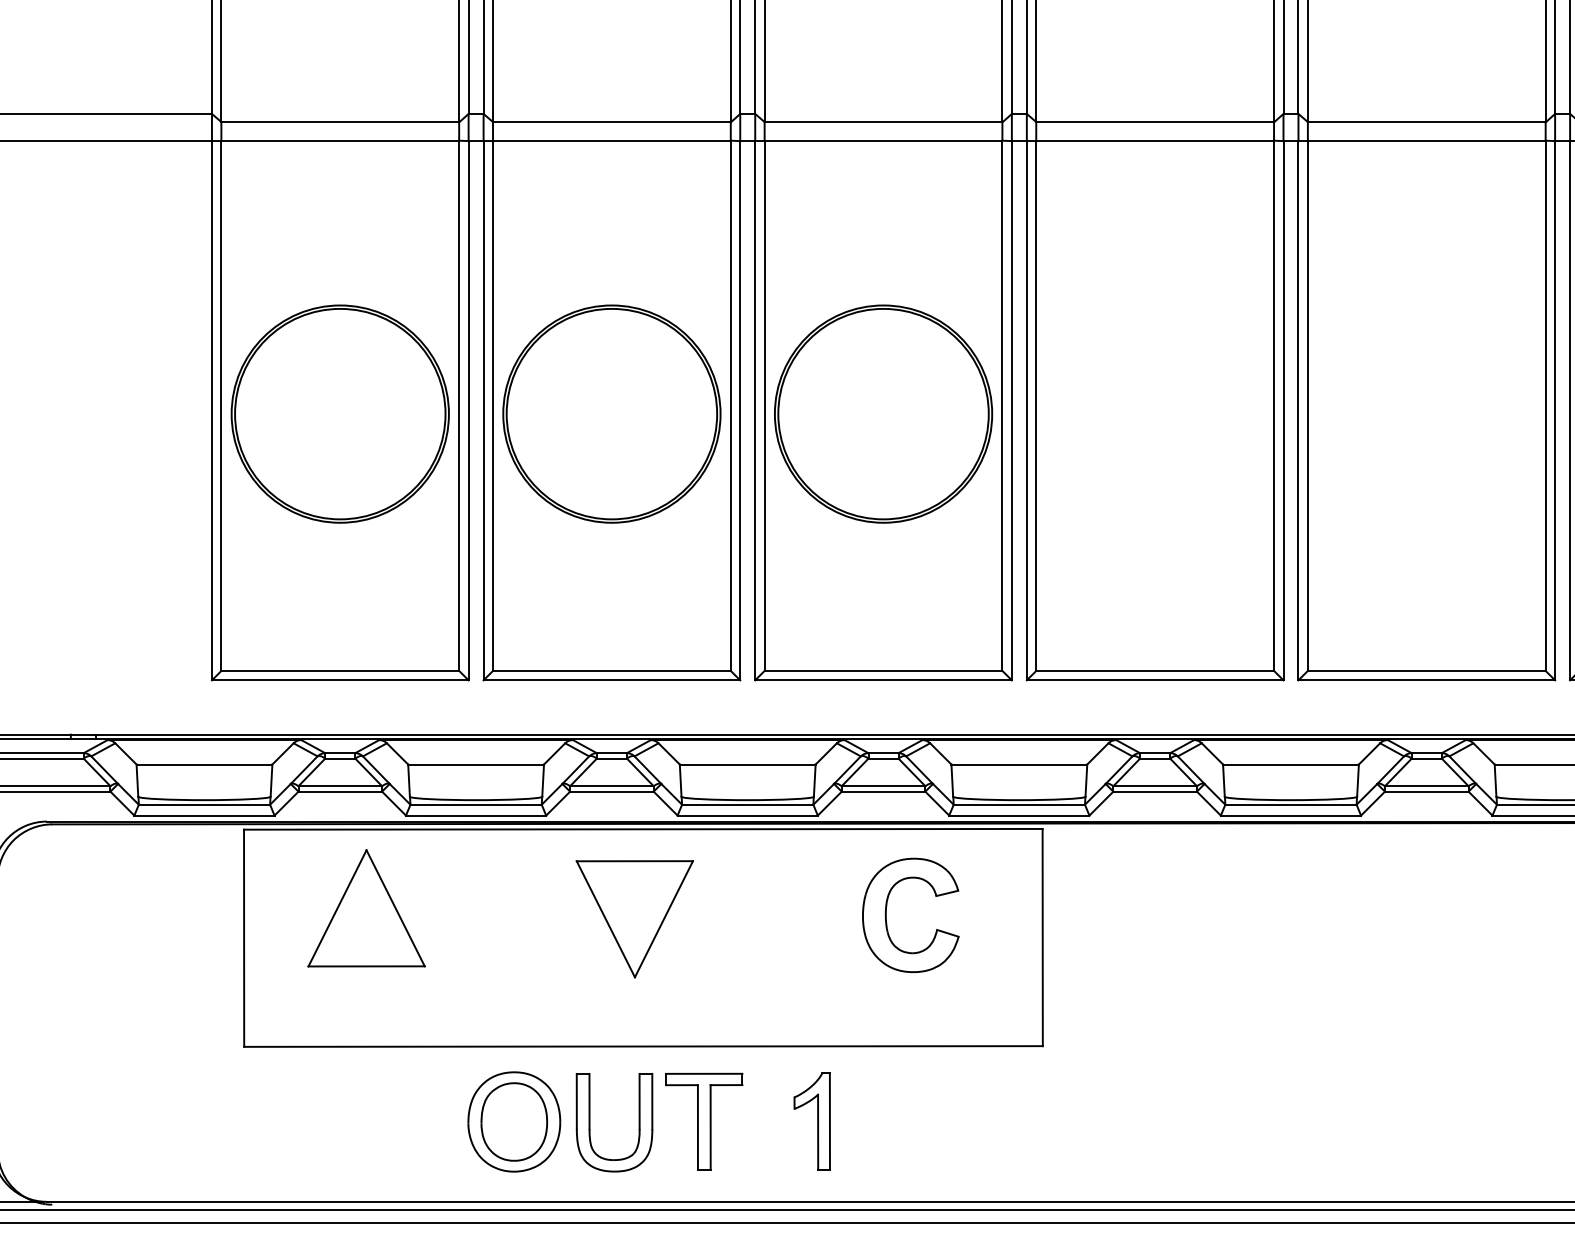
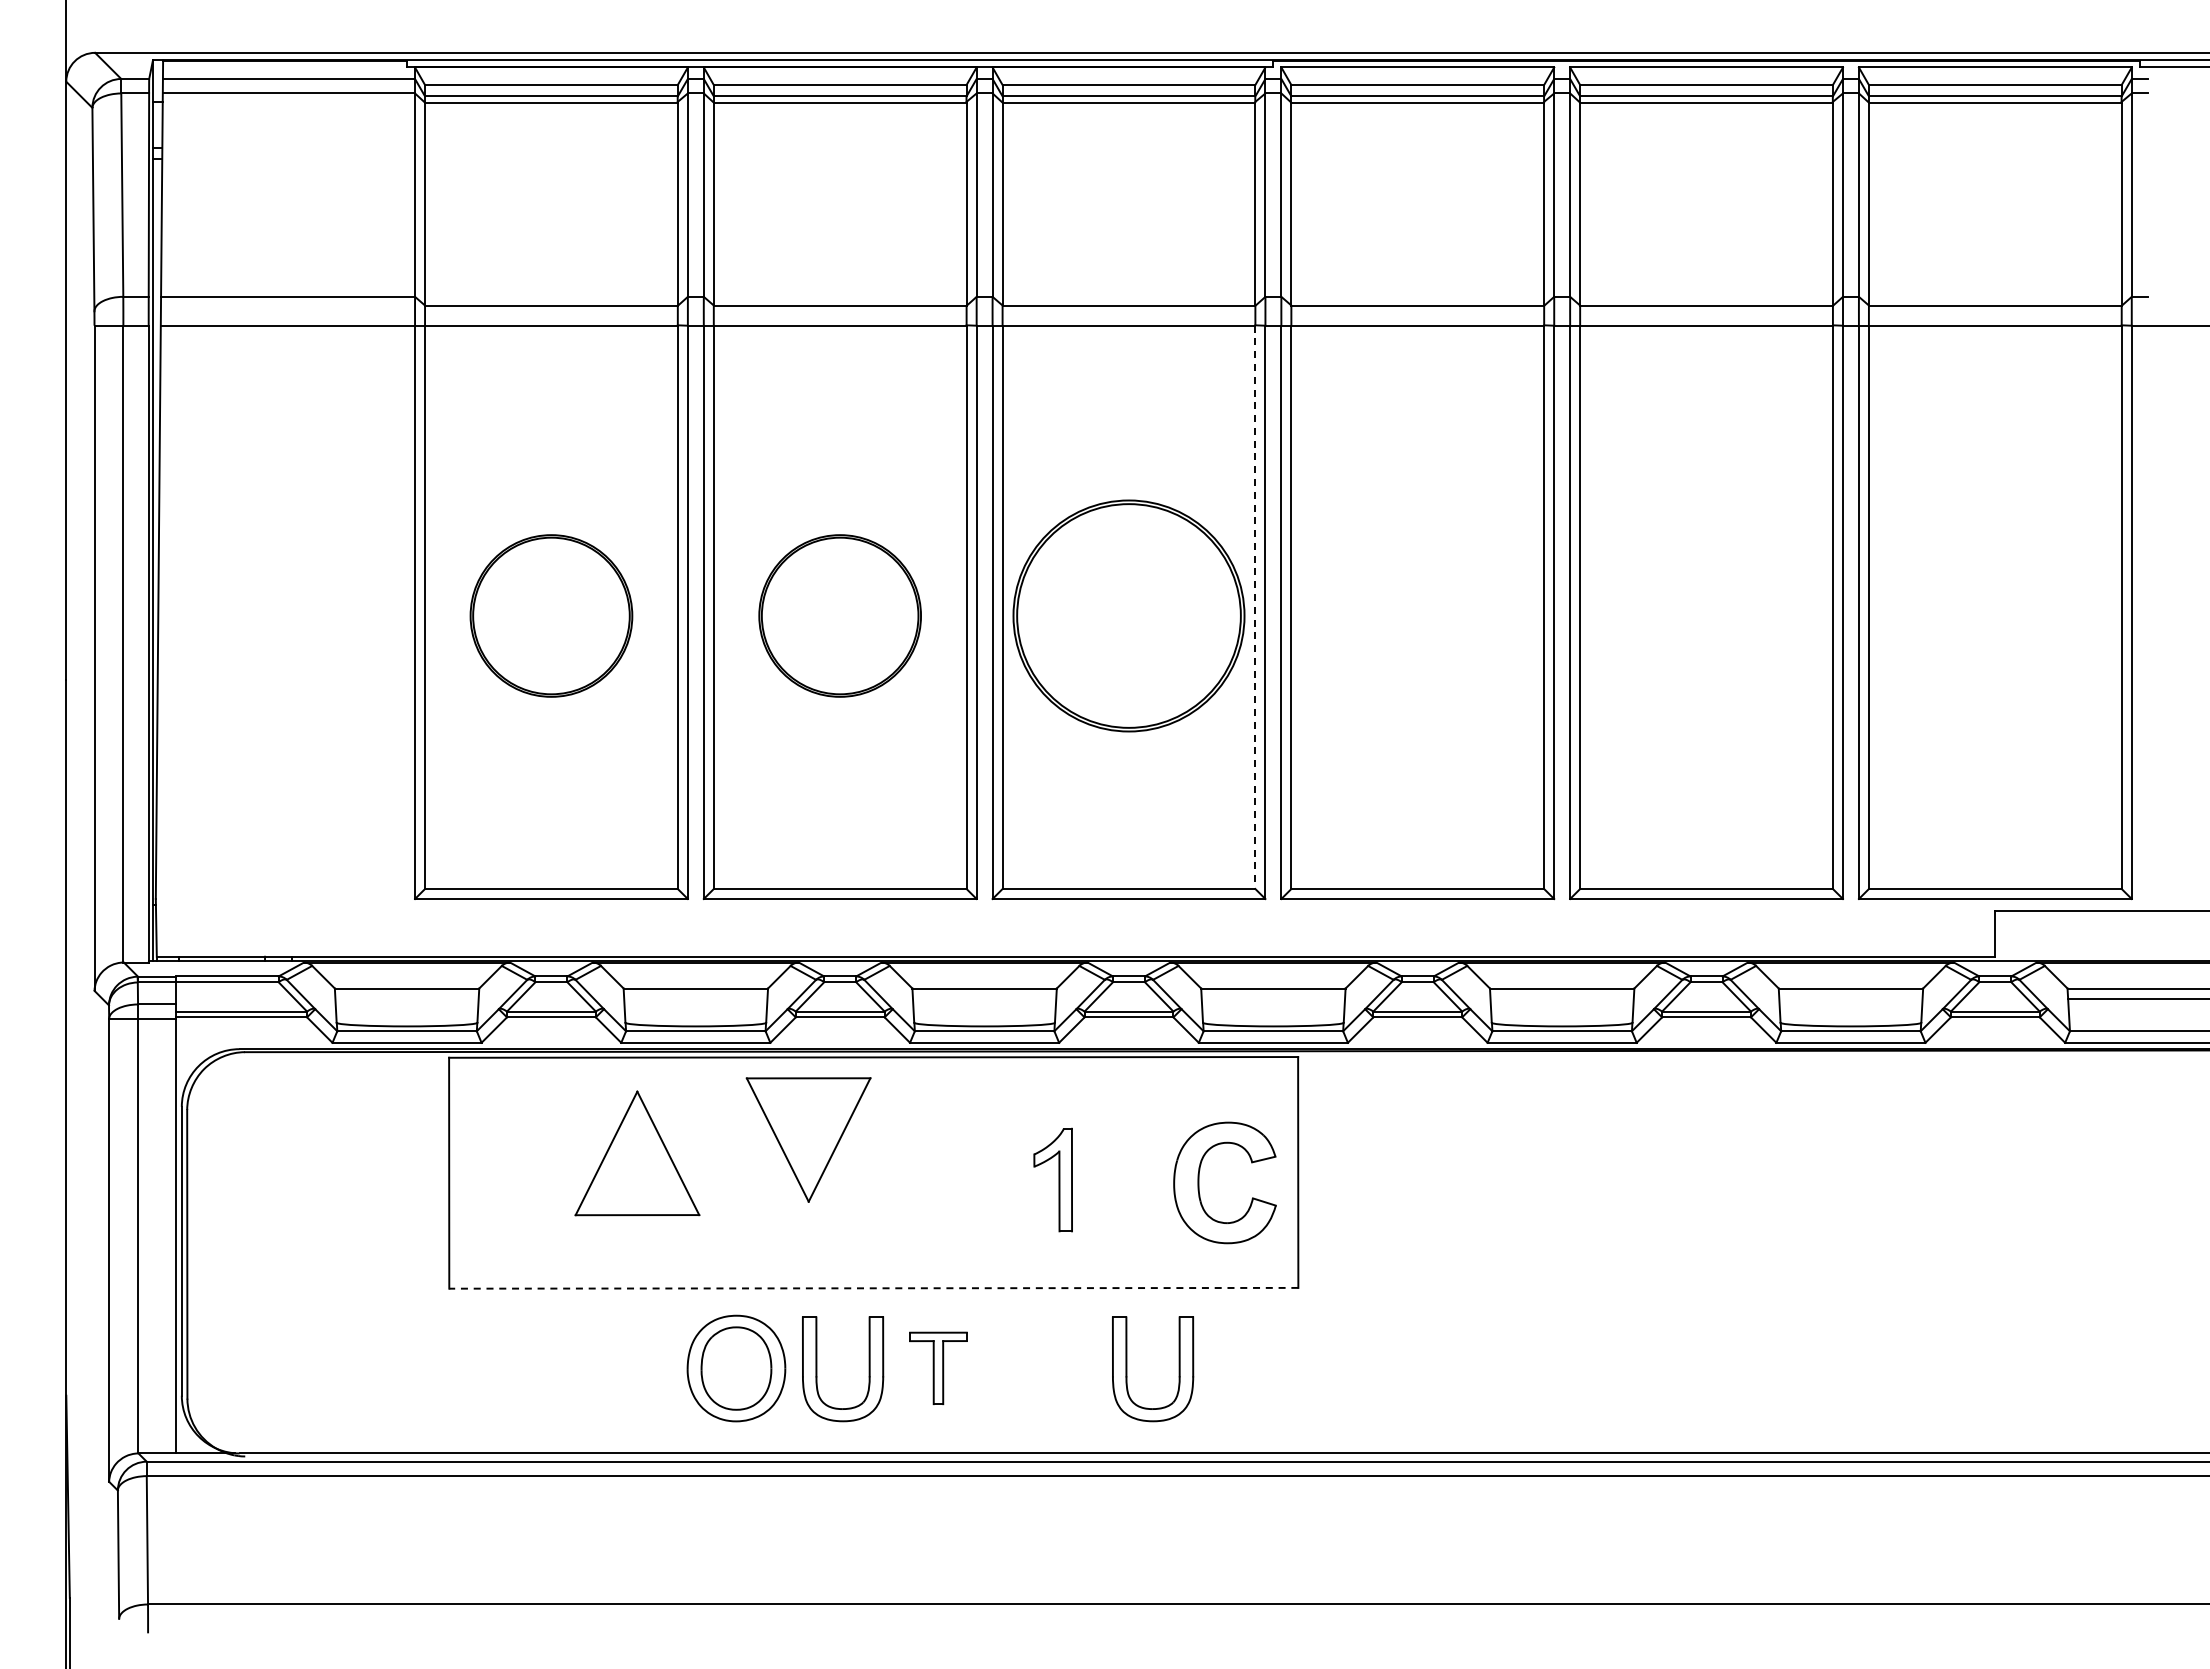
line: (1002, 406) -> (1255, 607), solid -> dashed
part: (340, 413) -> (551, 615), size x0.7
part: (611, 413) -> (839, 615), size x0.7
part: (366, 908) -> (637, 1153), moved
part: (886, 915) -> (1199, 1182), moved
part: (634, 918) -> (808, 1139), moved
line: (643, 1046) -> (873, 1288), solid -> dashed
part: (811, 1120) -> (1052, 1179), moved
part: (704, 1121) -> (938, 1368), size x0.7
part: (930, 1122) -> (1178, 1369), added

